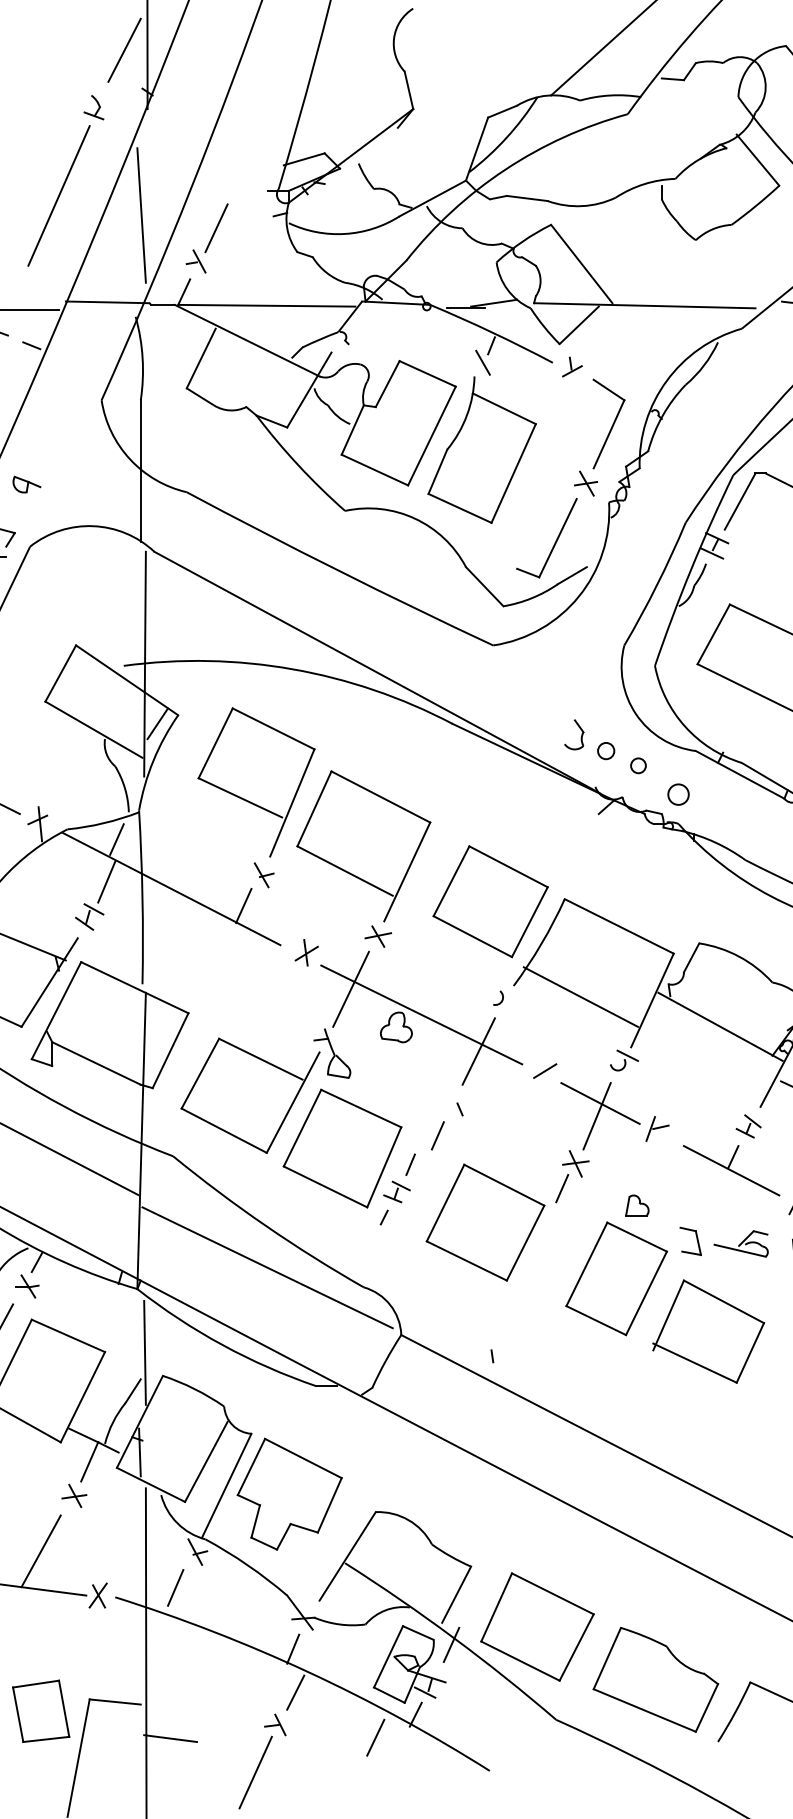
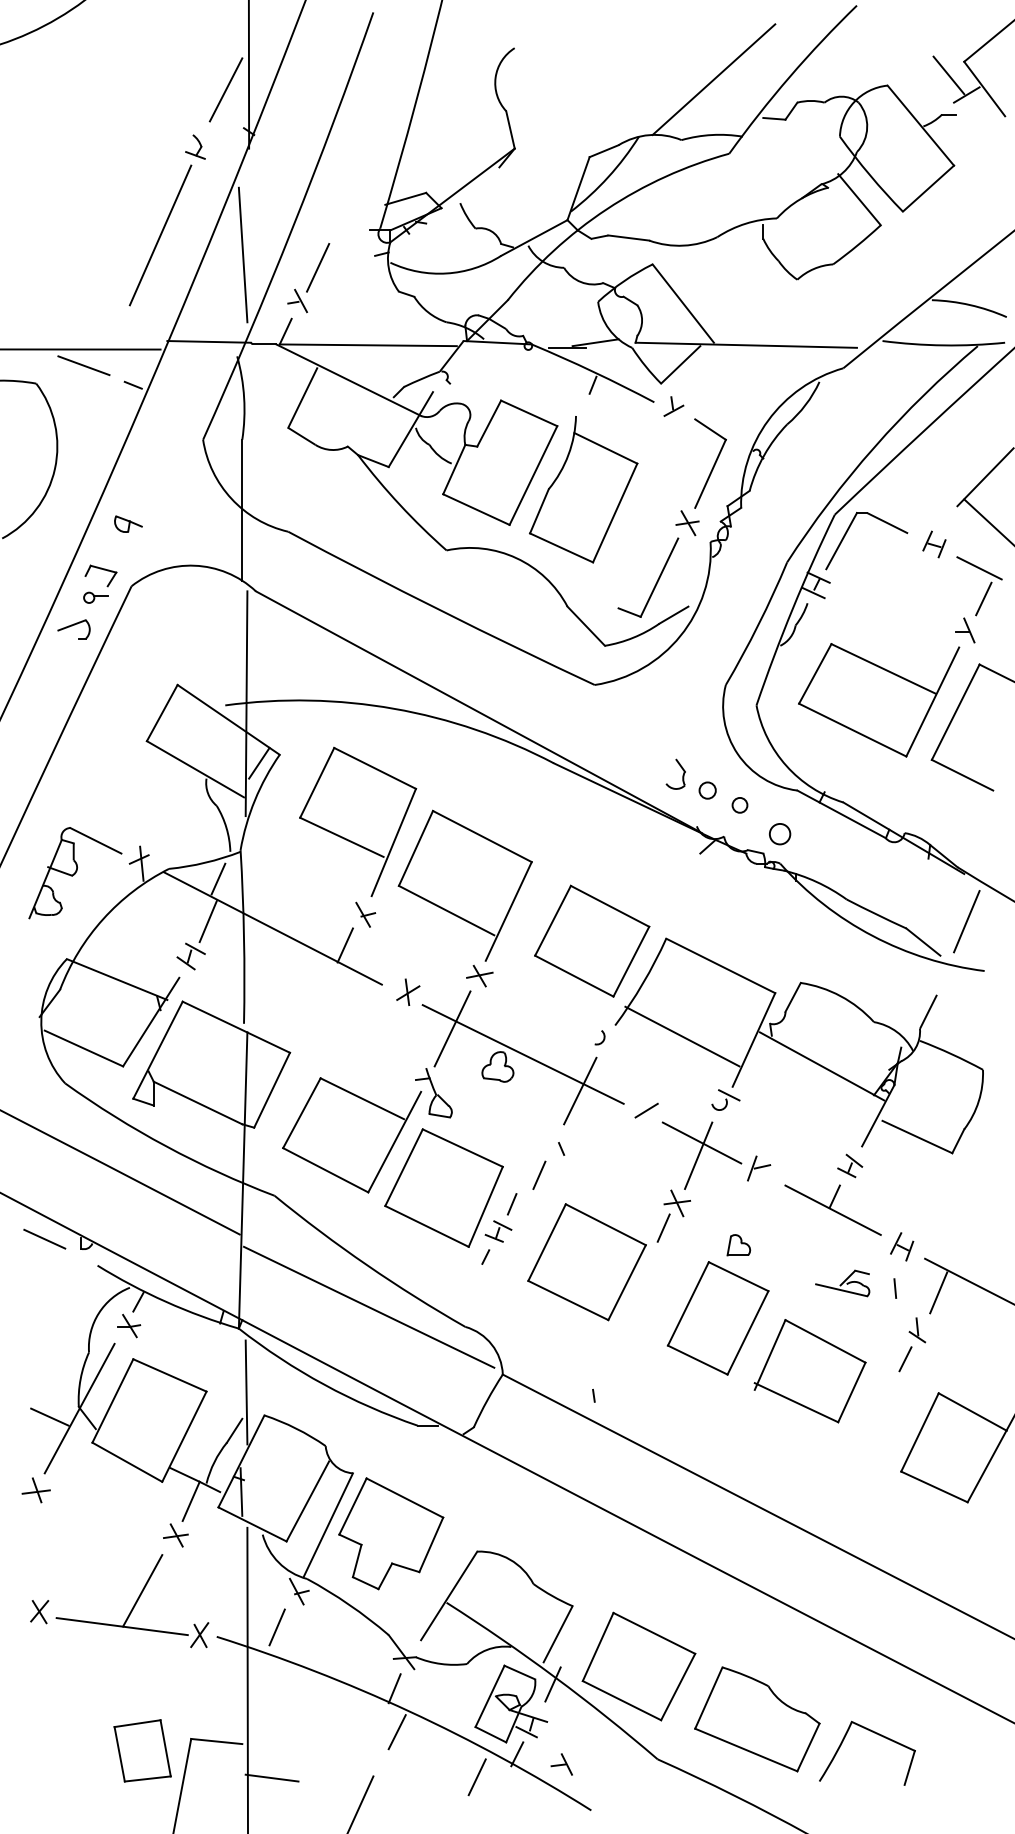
line: (482, 362) -> (584, 402), removed
part: (690, 1240) -> (792, 1280), removed
part: (274, 1724) -> (561, 1764), moved

